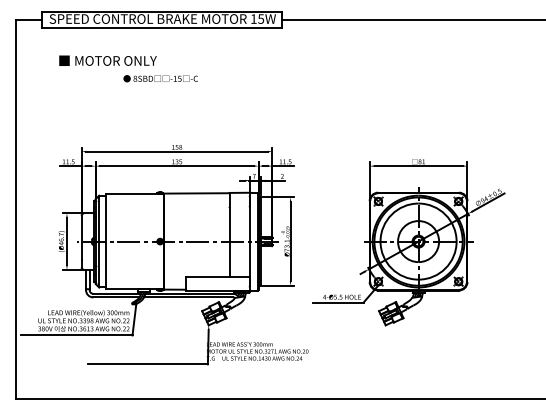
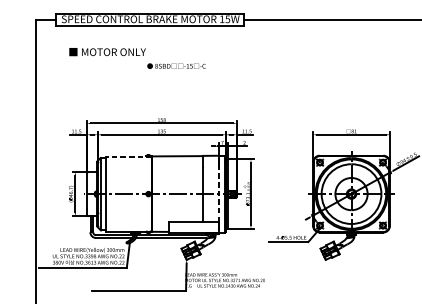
text: (160, 78) -> (176, 66), moved
line: (135, 193) -> (129, 156), solid -> dashed
line: (250, 241) -> (219, 194), solid -> dashed

